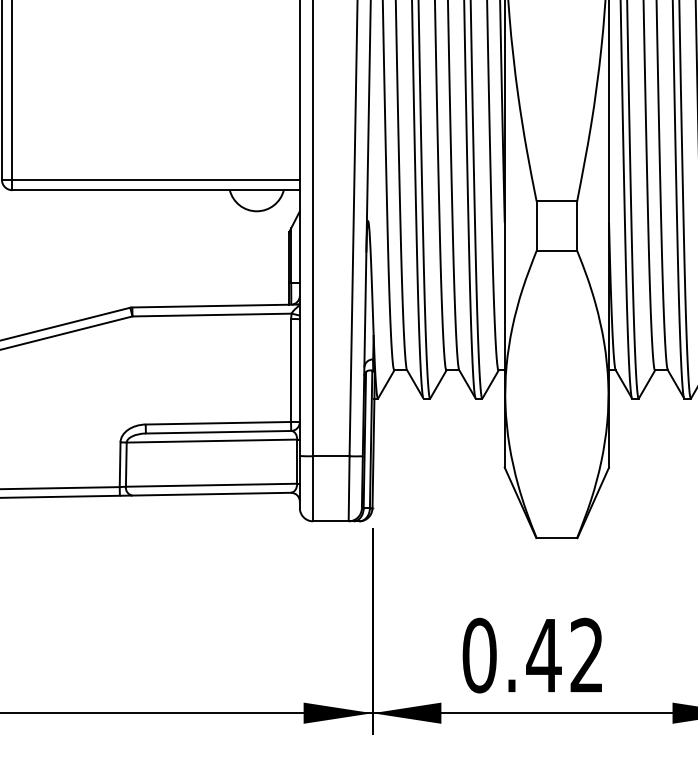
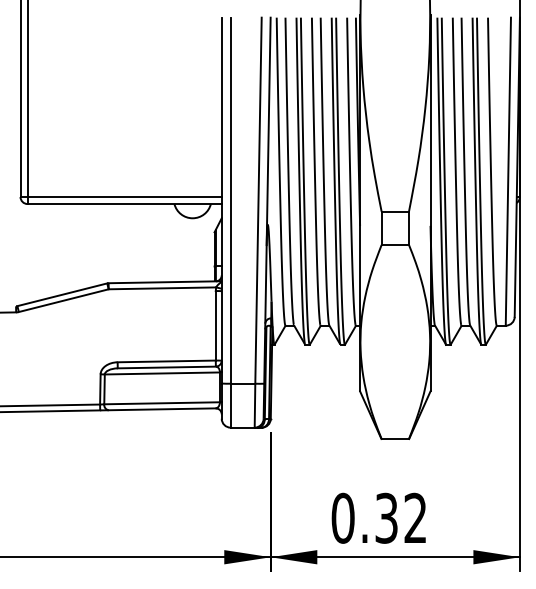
text: (543, 654) -> (386, 517), 0.42 -> 0.32

